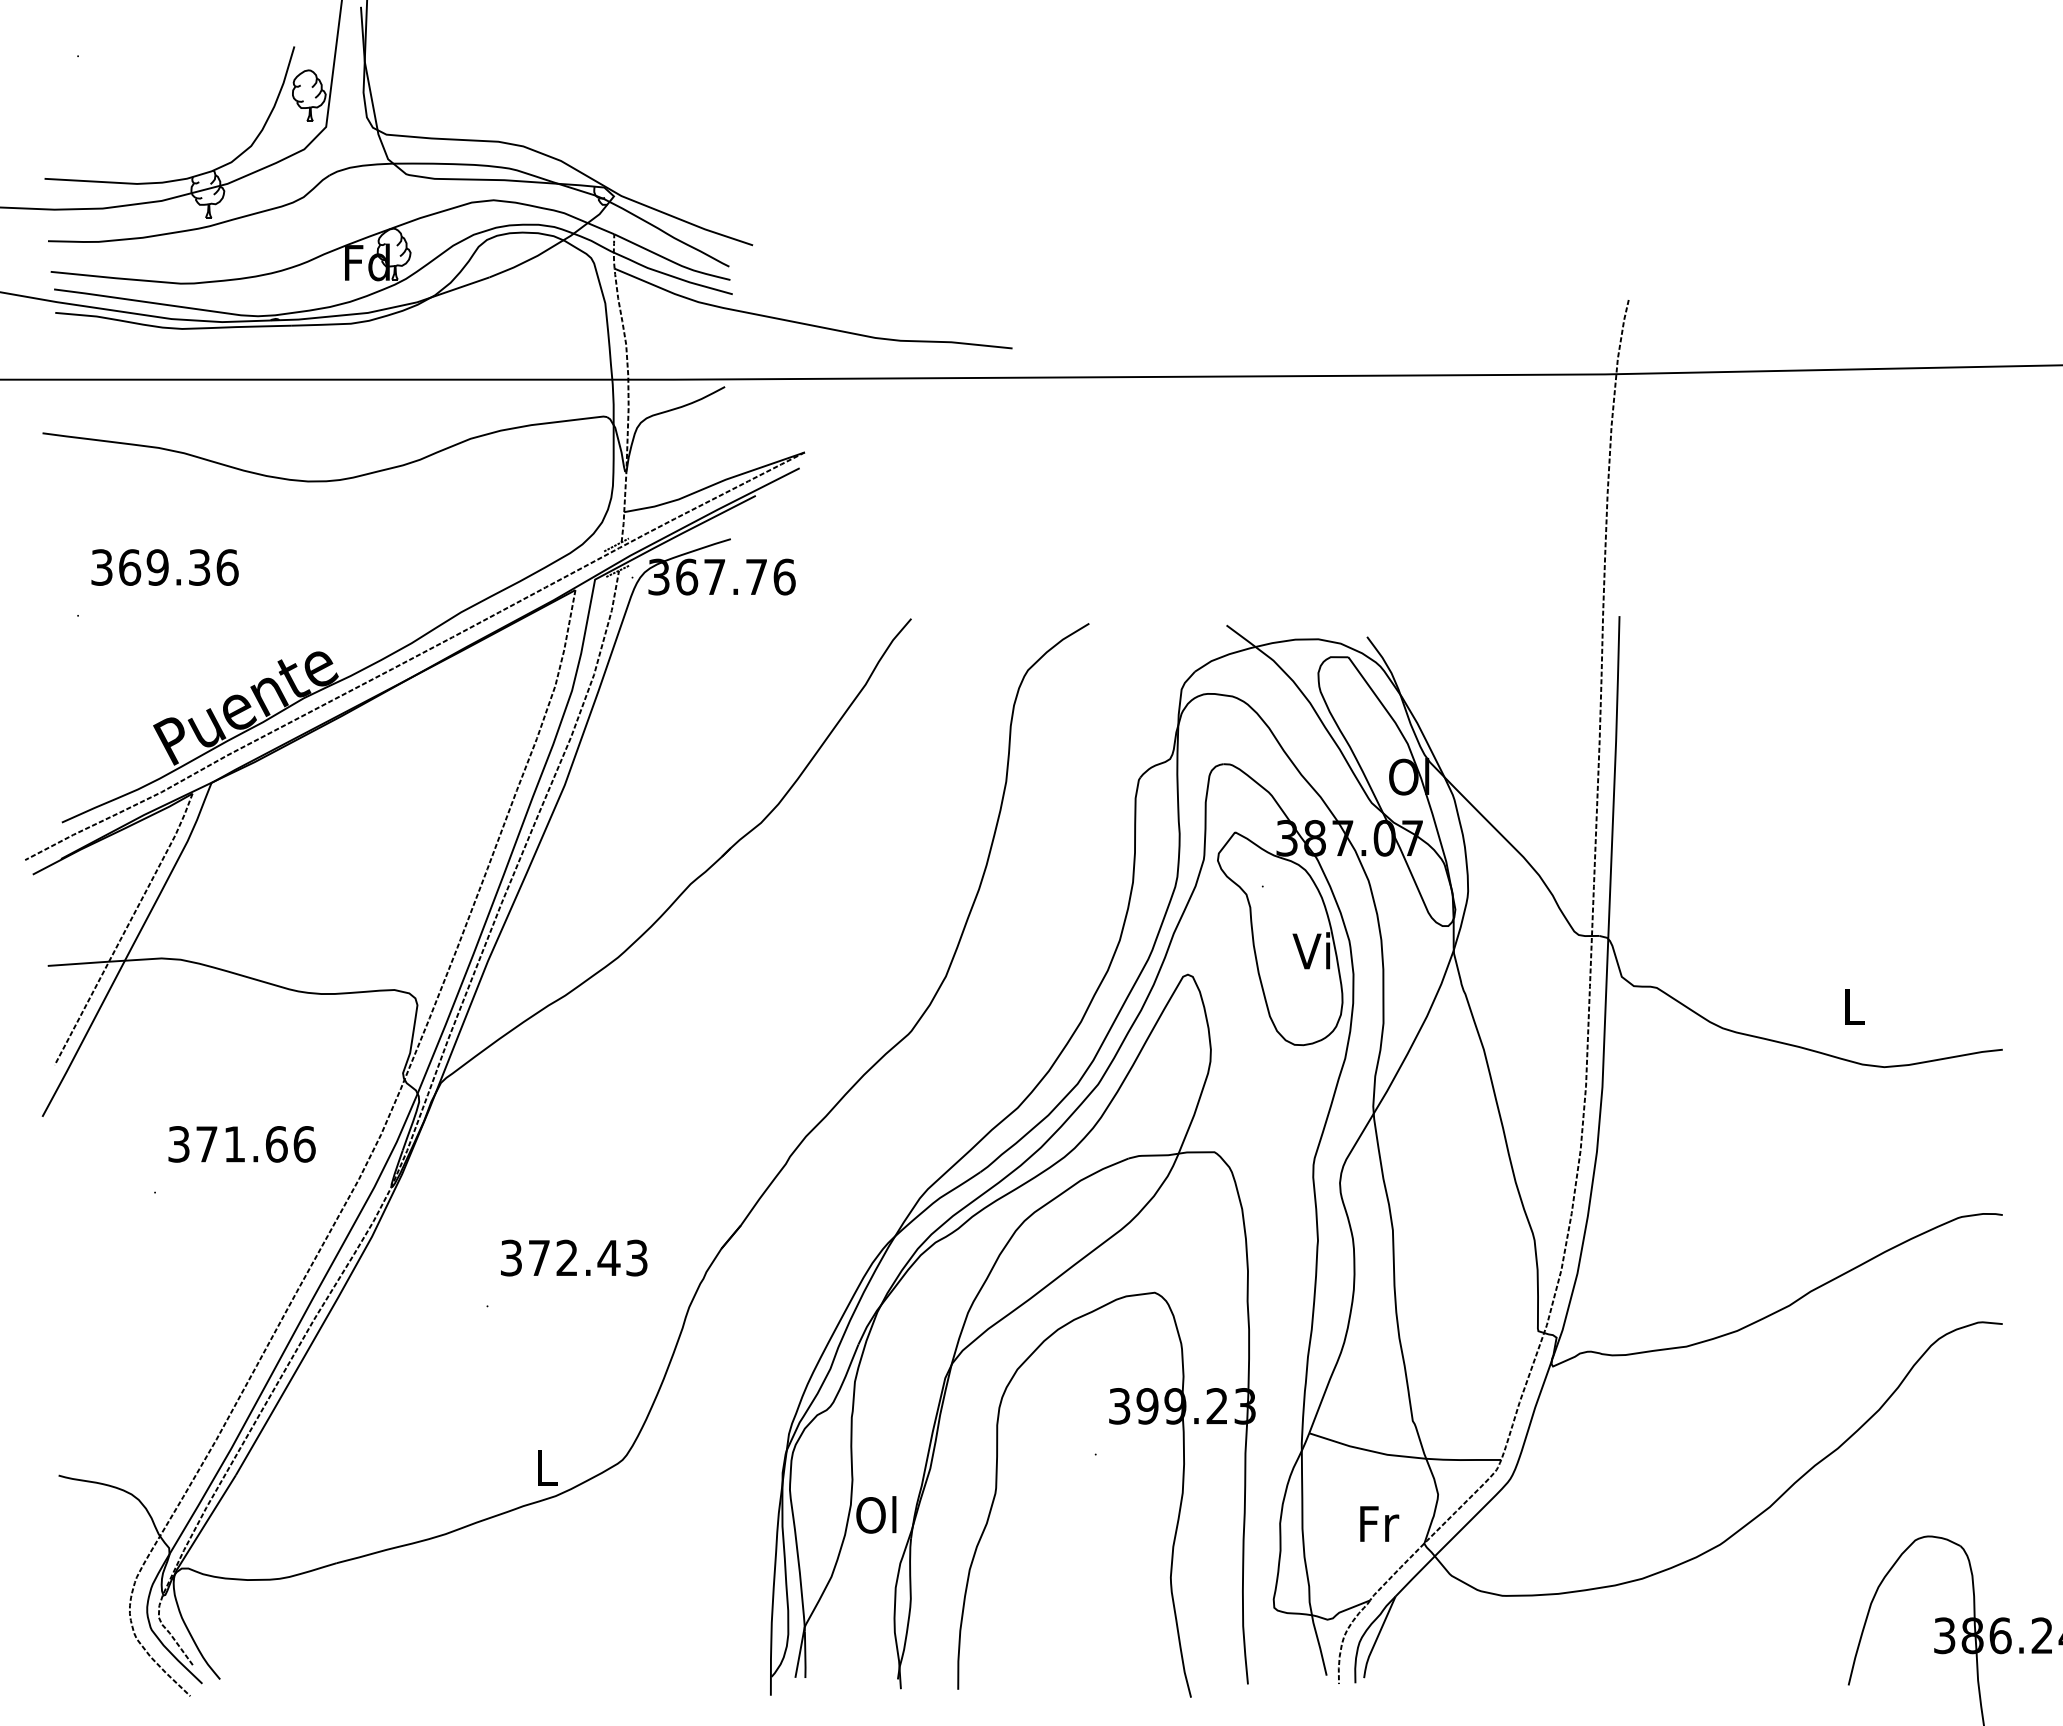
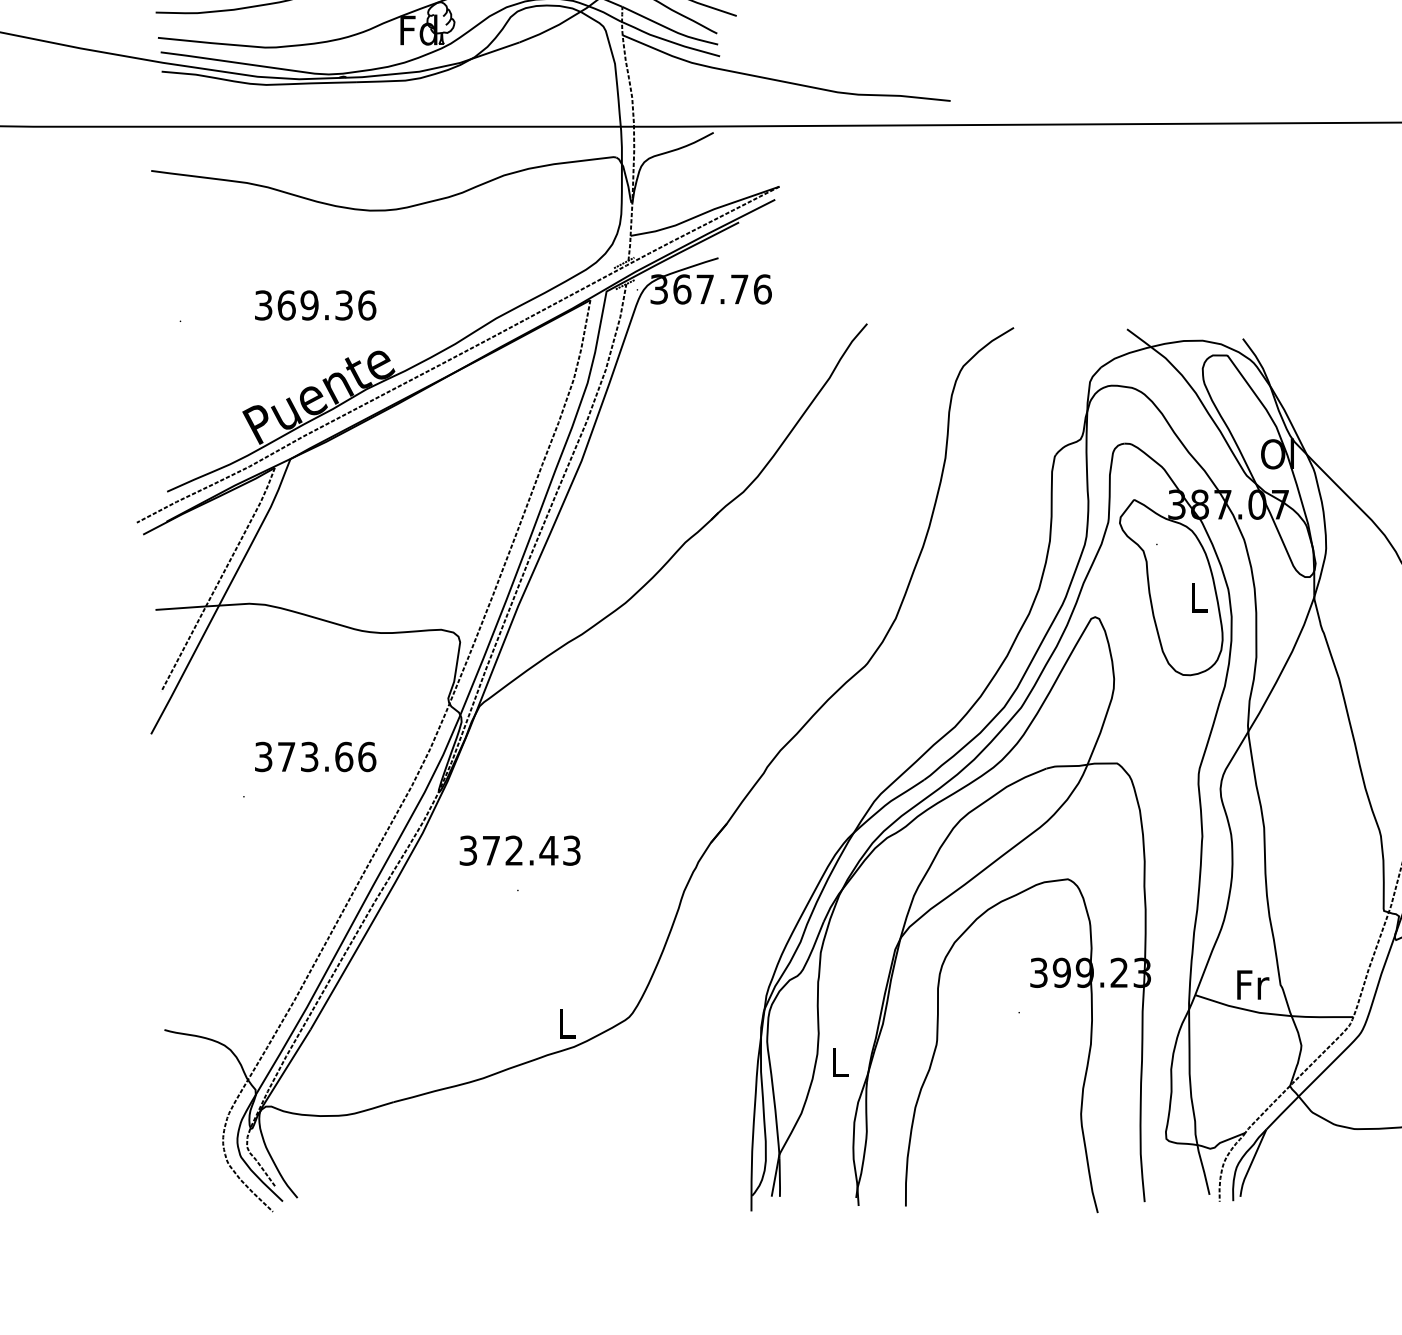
text: (164, 567) -> (315, 305), moved
text: (1311, 950) -> (1197, 597), Vi -> L
text: (234, 1144) -> (309, 757), 371.66 -> 373.66
text: (574, 1257) -> (520, 850), moved
text: (876, 1514) -> (838, 1062), Ol -> L
text: (1379, 1523) -> (1253, 984), moved

